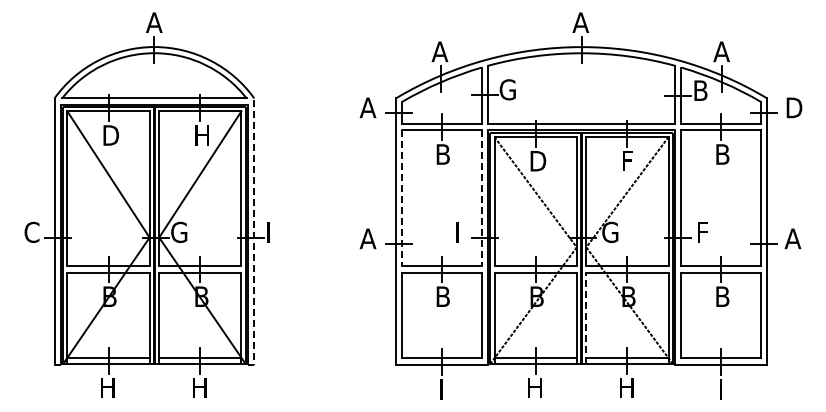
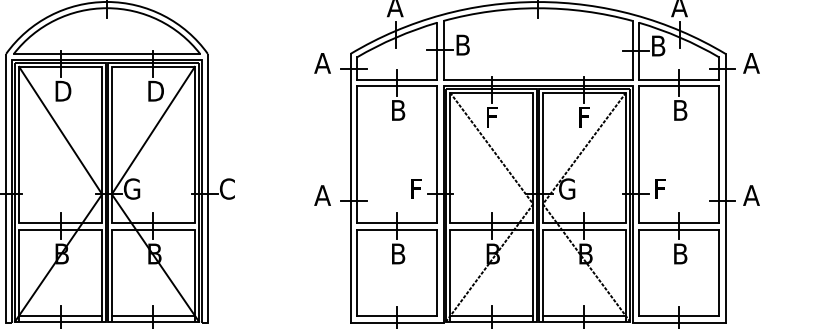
text: (507, 89) -> (463, 44), G -> B
text: (793, 107) -> (752, 62), D -> A
text: (202, 135) -> (155, 91), H -> D
text: (538, 161) -> (494, 117), D -> F
line: (401, 198) -> (356, 154), dashed -> solid
line: (481, 198) -> (437, 154), dashed -> solid
text: (462, 227) -> (417, 184), I -> F
text: (273, 231) -> (227, 188), I -> C
line: (254, 235) -> (208, 192), dashed -> solid
line: (586, 318) -> (543, 275), dashed -> solid

